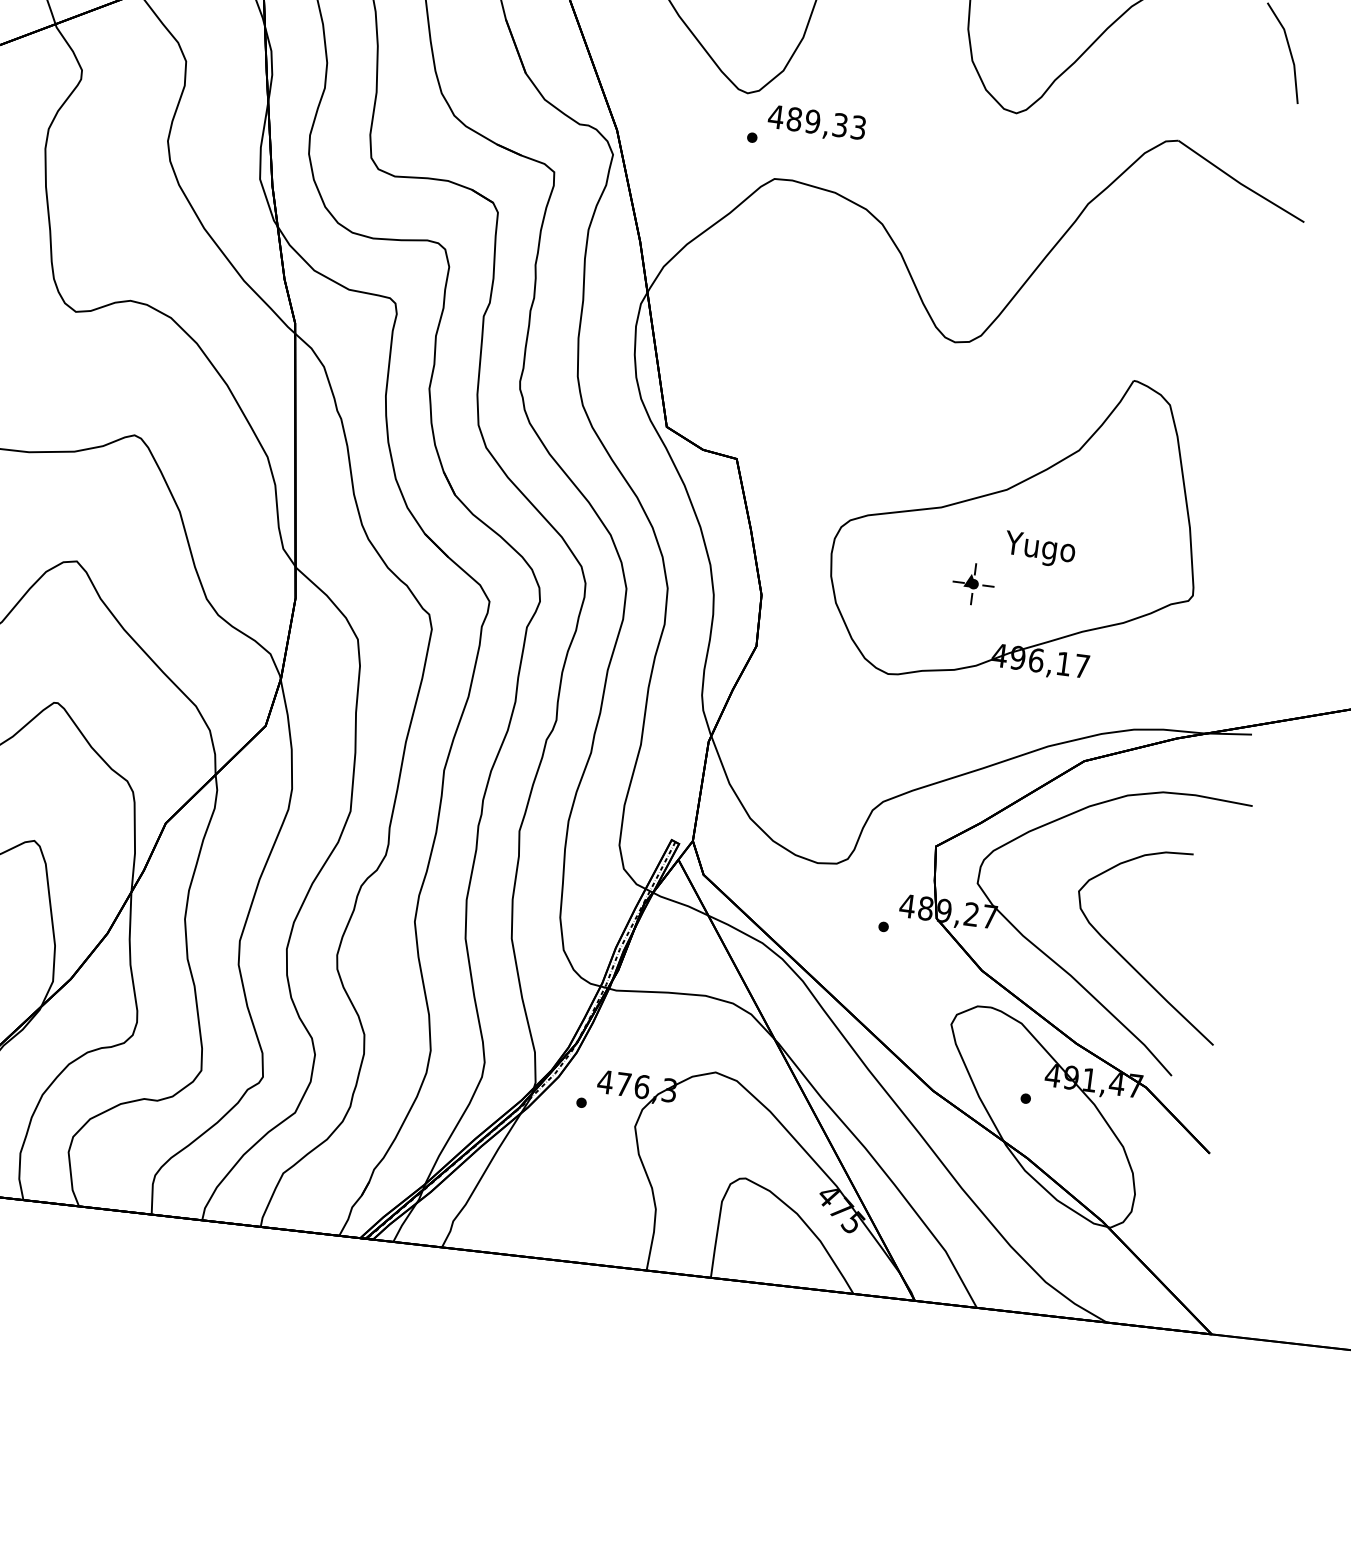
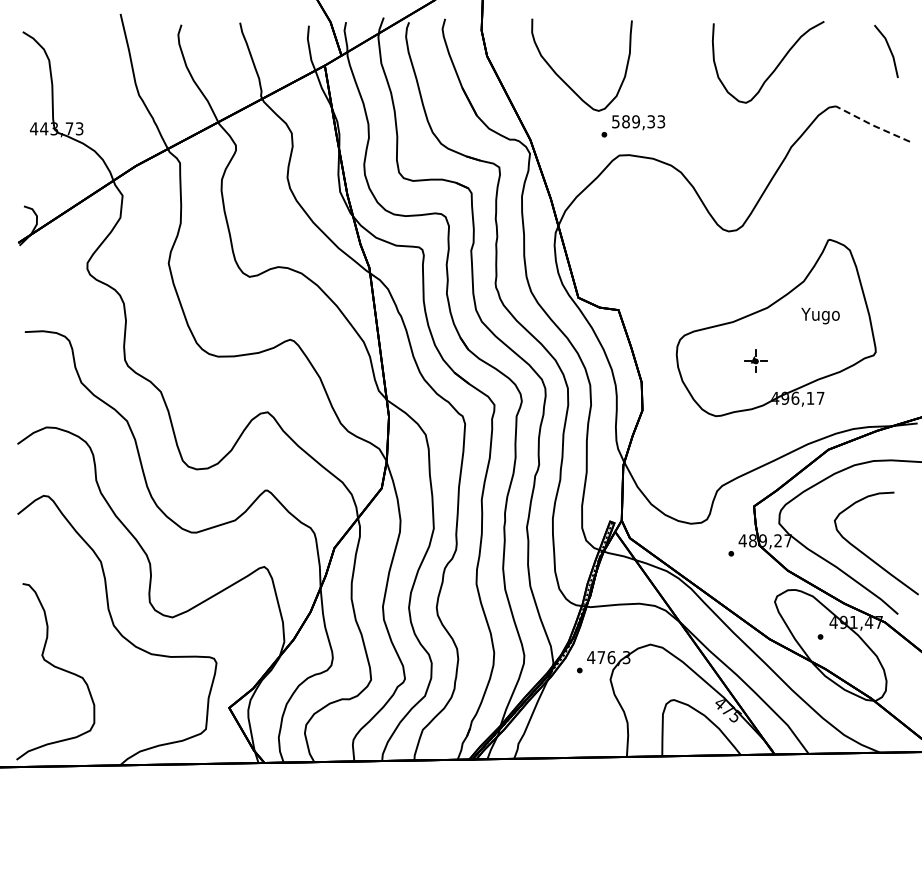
text: (775, 116) -> (615, 121), 489,33 -> 589,33
line: (1240, 184) -> (872, 125), solid -> dashed
text: (1040, 548) -> (820, 315), moved

